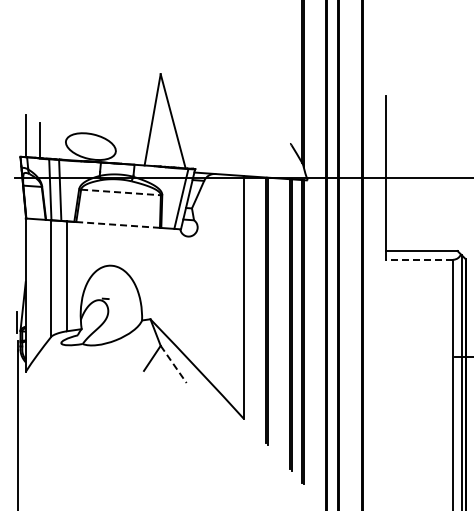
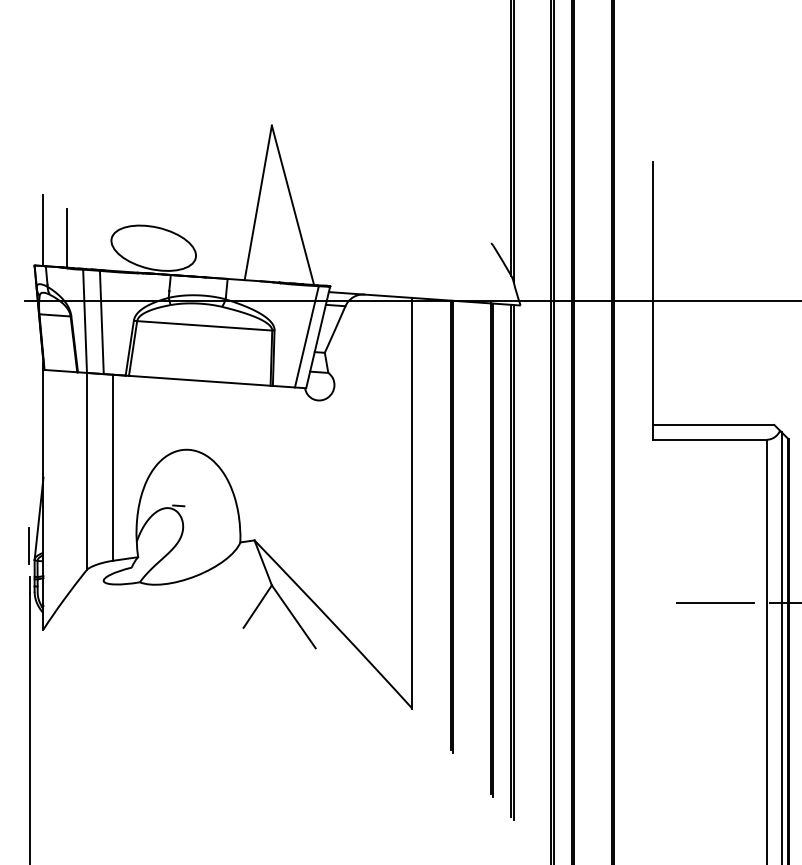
line: (121, 192) -> (205, 325), dashed -> solid
line: (118, 224) -> (200, 380), dashed -> solid
line: (419, 259) -> (709, 439), dashed -> solid
line: (422, 356) -> (714, 603), added
line: (173, 364) -> (293, 616), dashed -> solid

